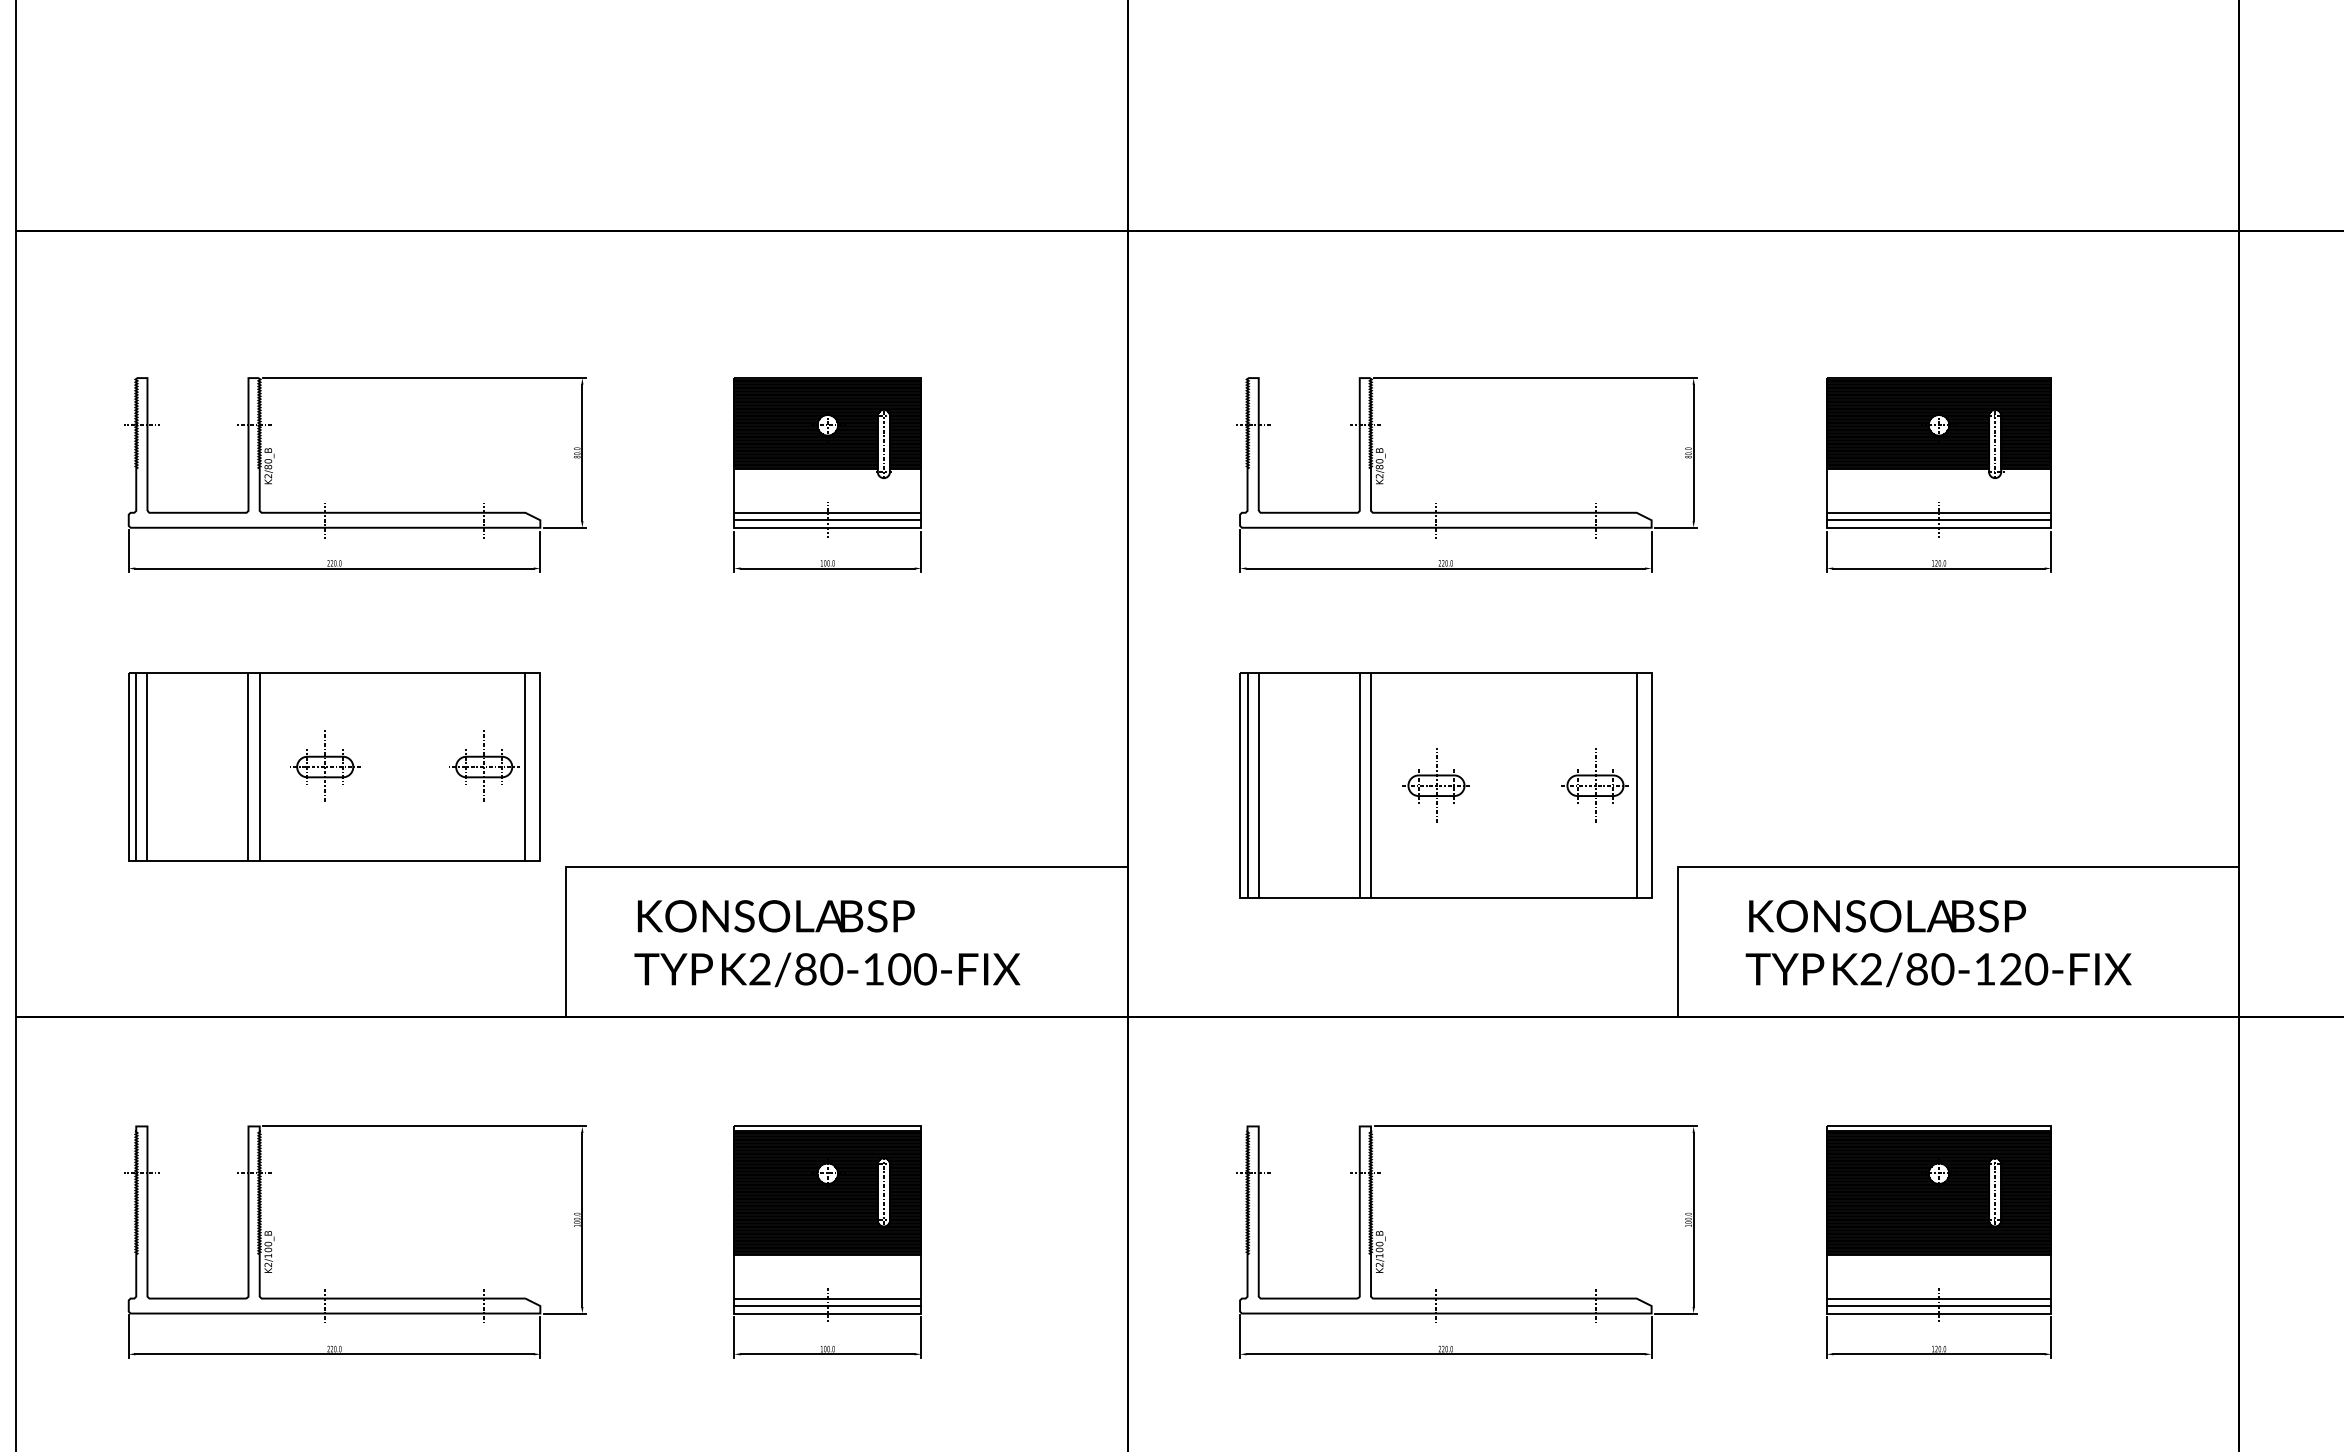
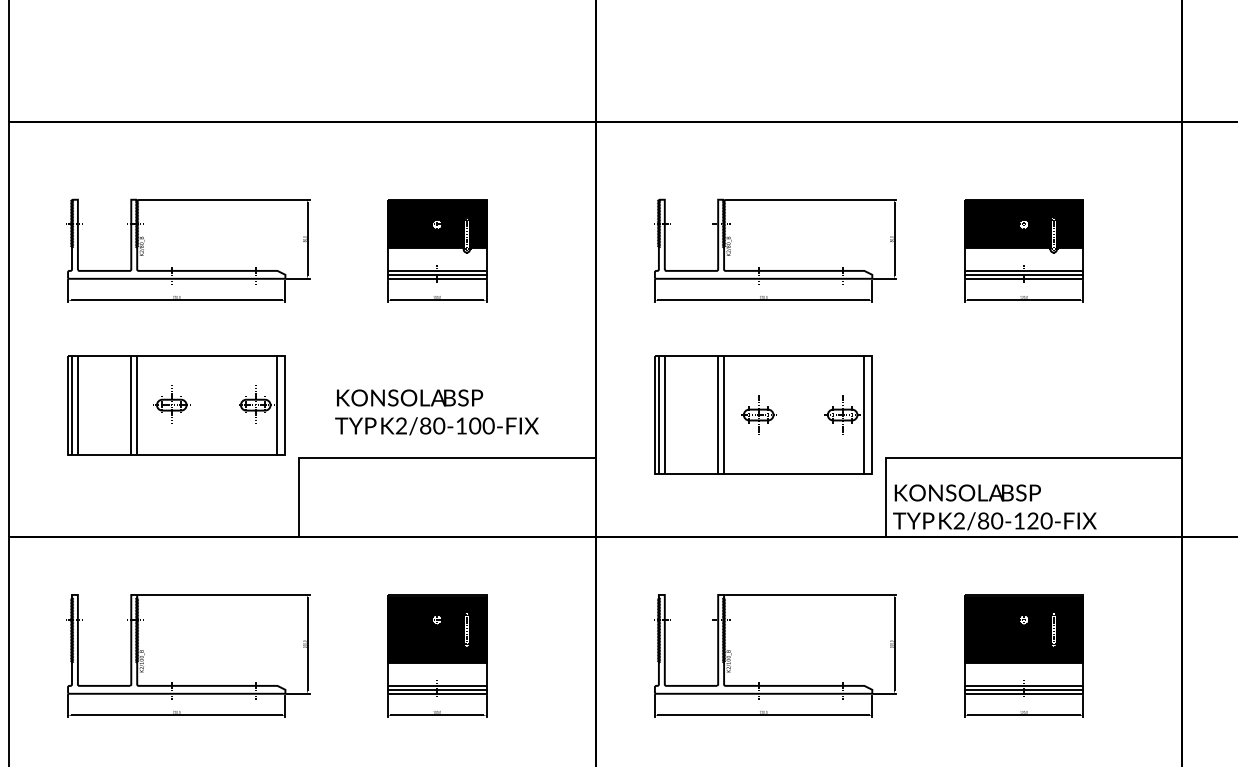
text: (826, 943) -> (436, 412), moved
text: (1937, 943) -> (994, 507), moved

